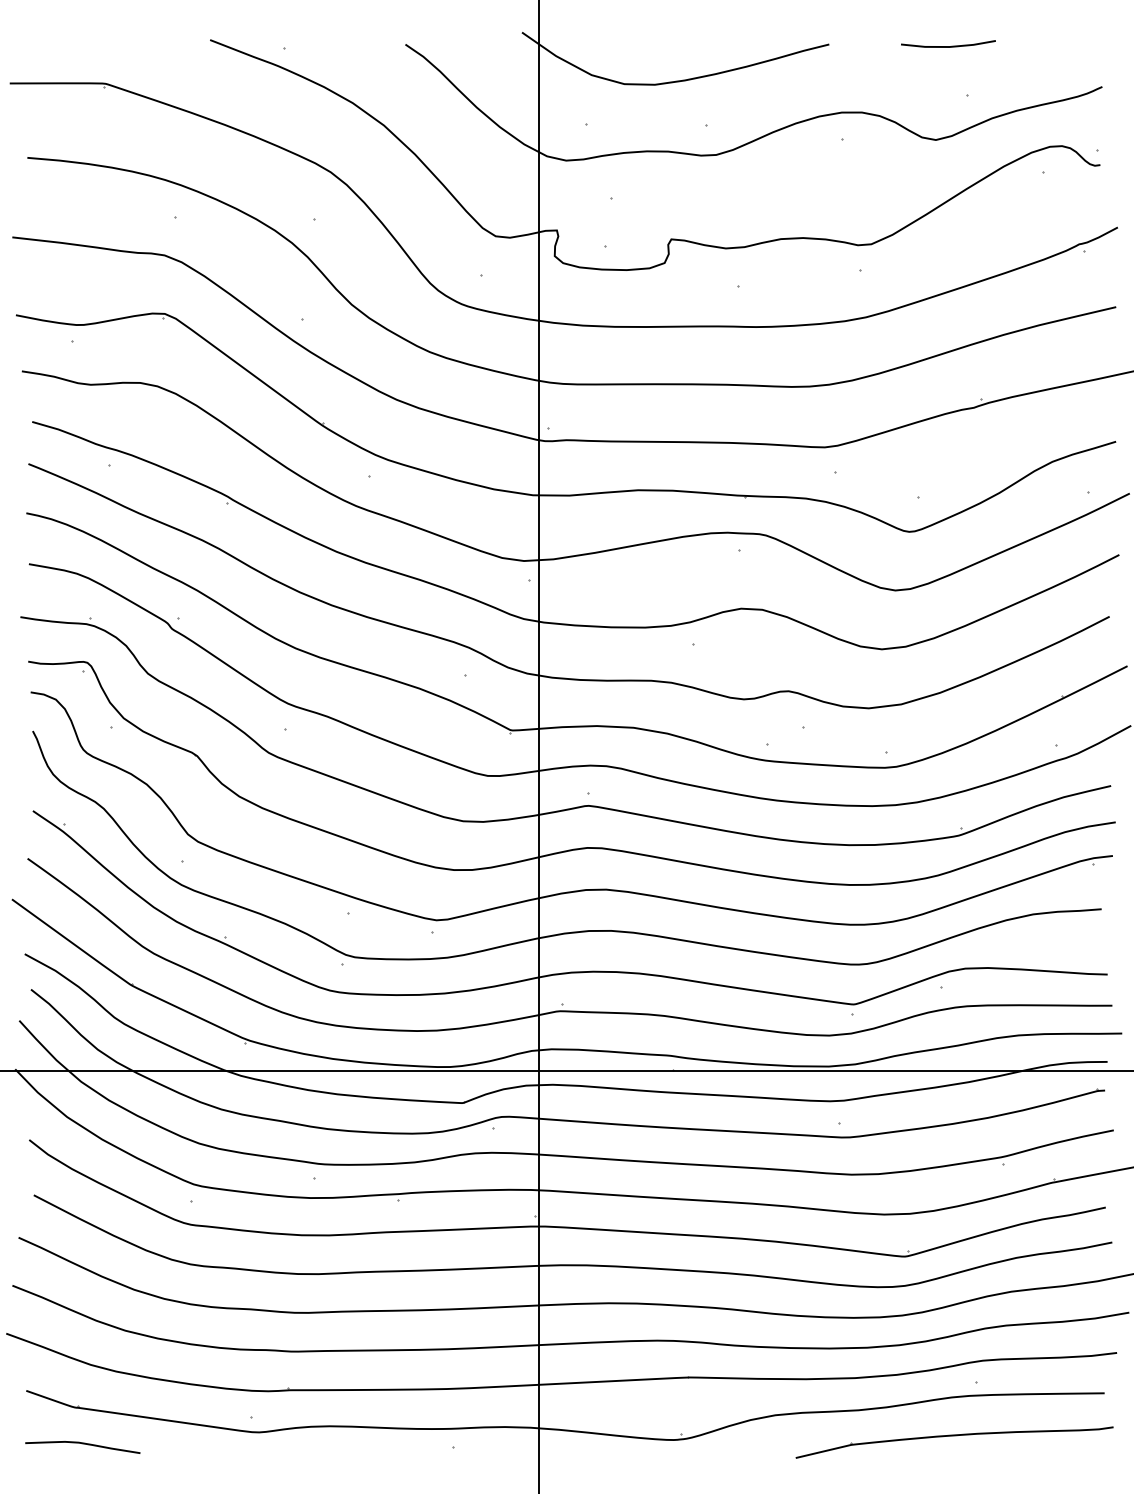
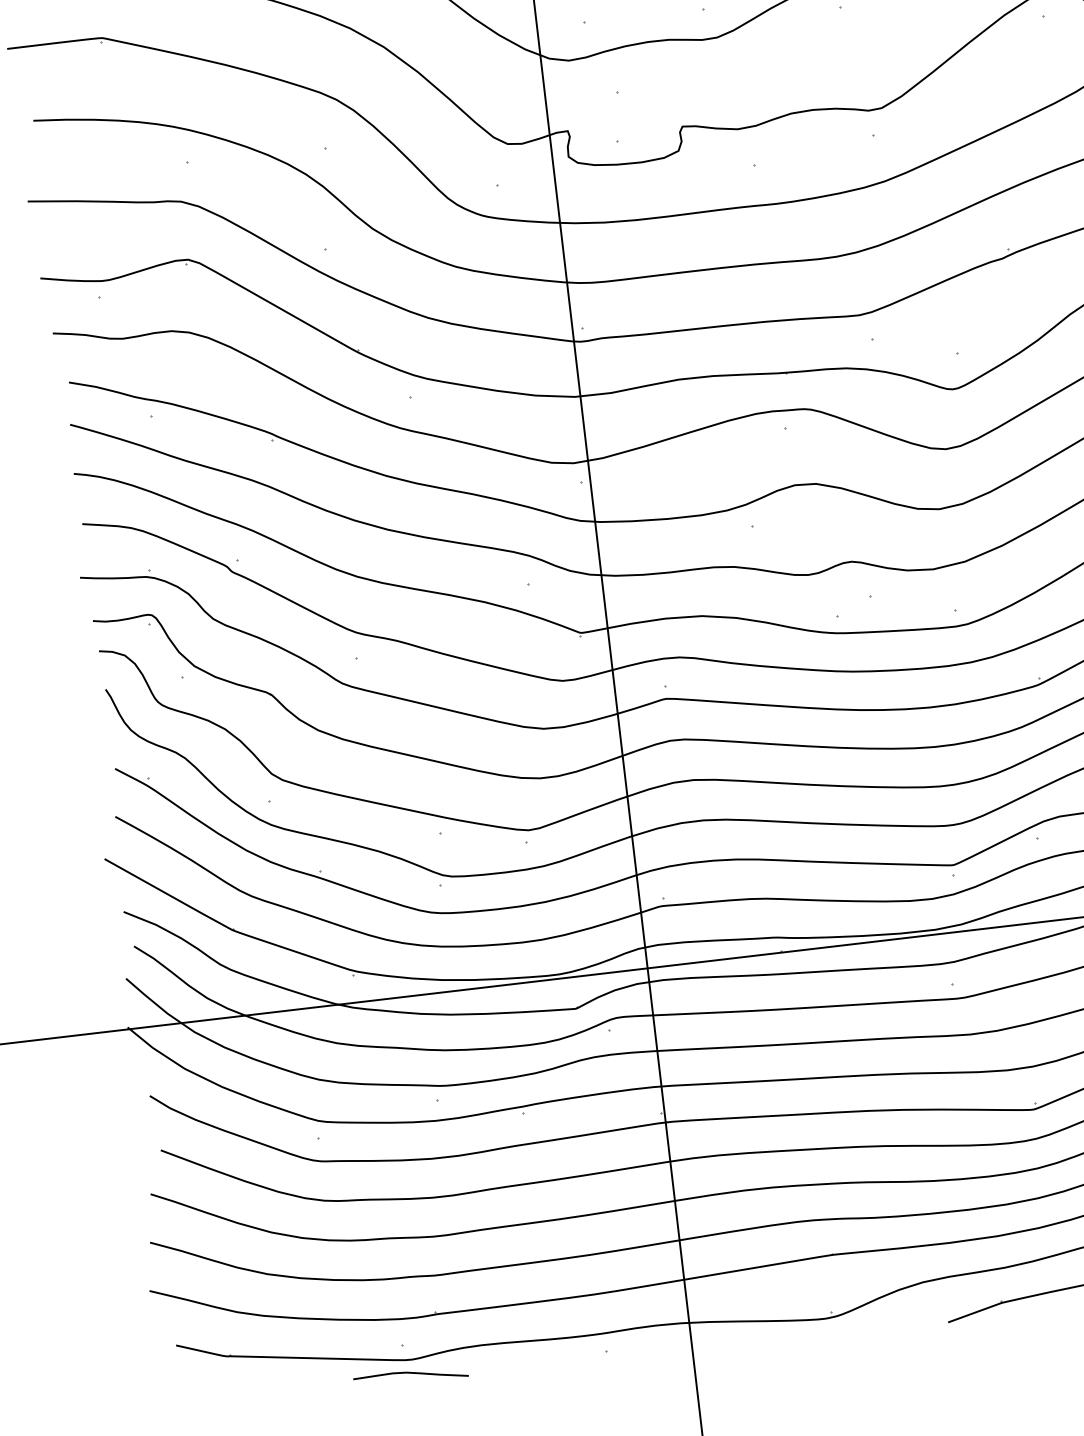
curve: (82, 1444) -> (410, 1374), moved

